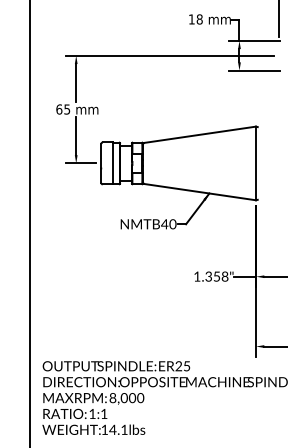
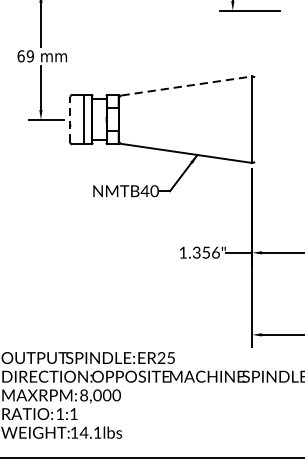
text: (67, 109) -> (30, 56), 65 -> 69
line: (200, 134) -> (187, 85), solid -> dashed
line: (101, 162) -> (70, 118), solid -> dashed
text: (224, 275) -> (215, 251), 1.358" -> 1.356"

